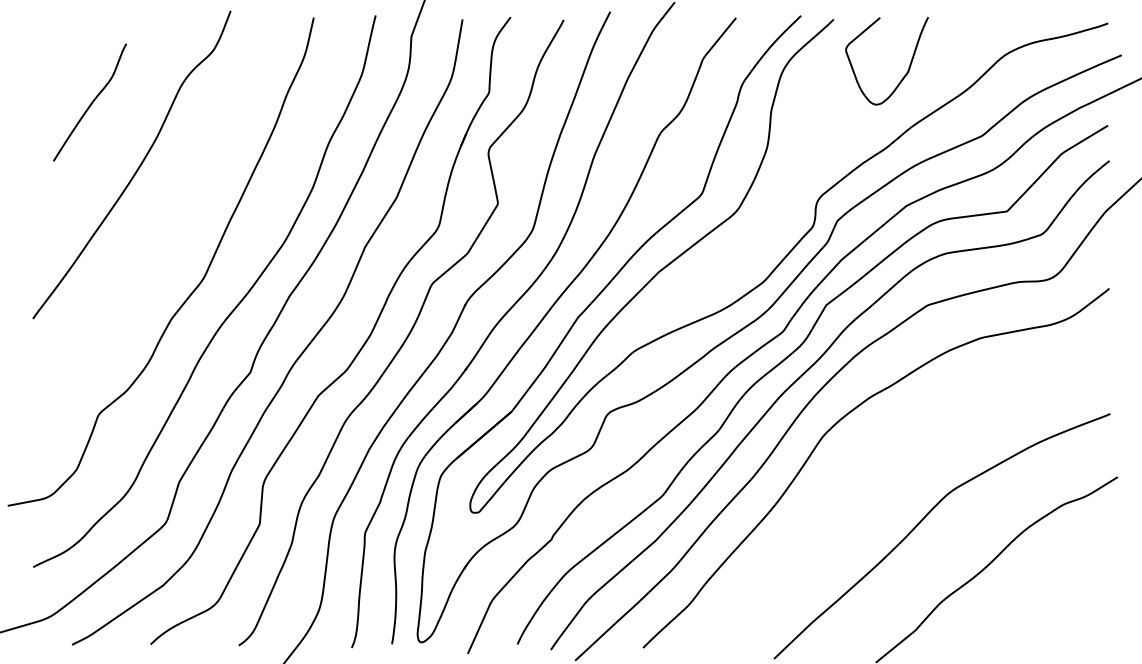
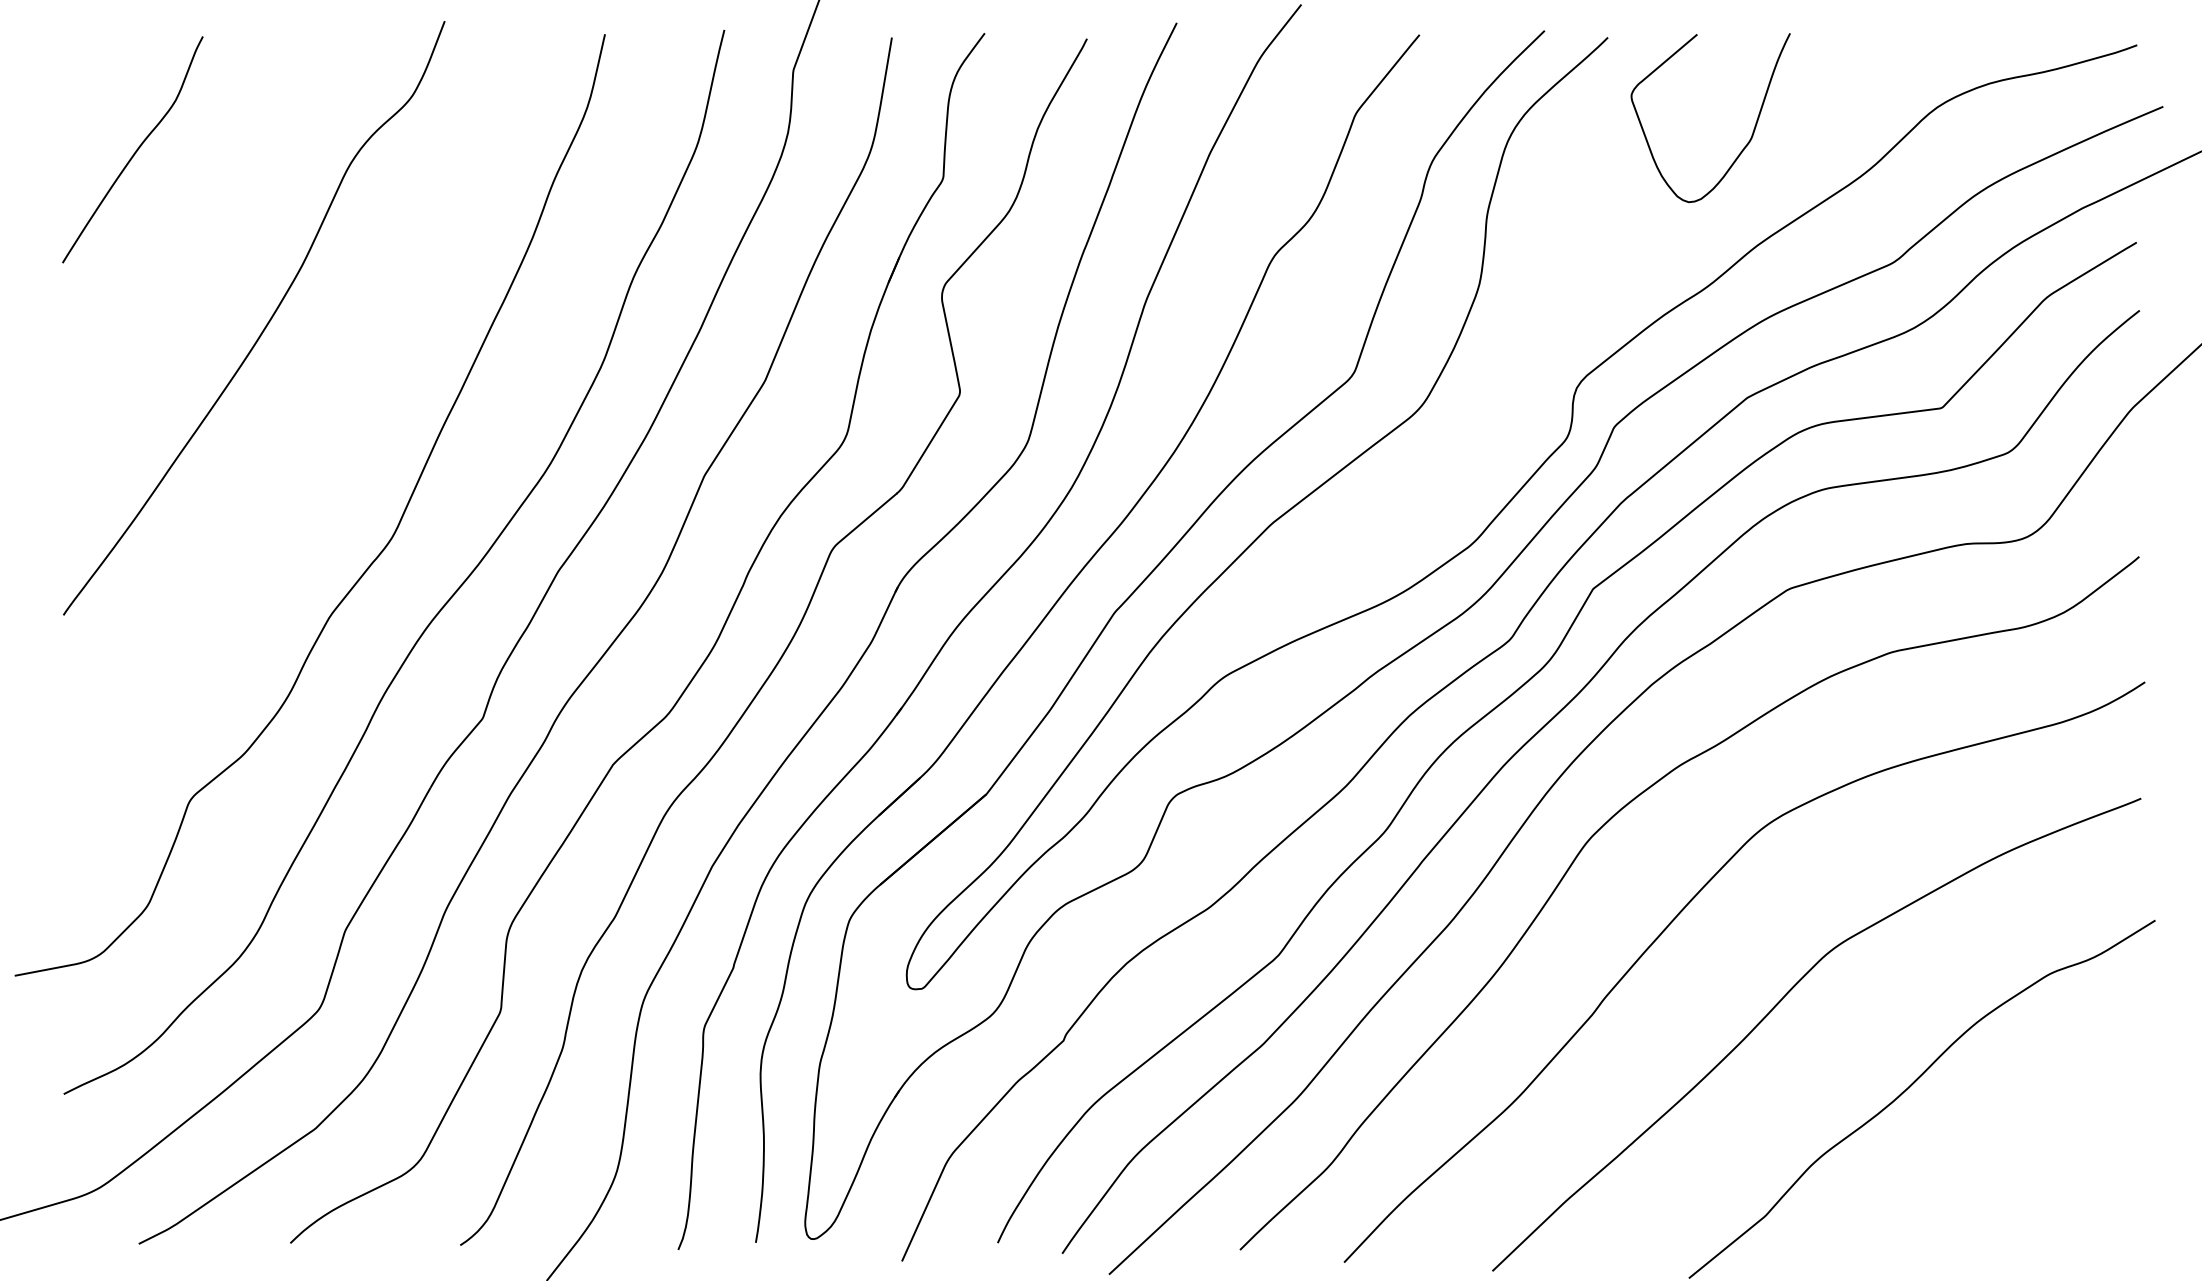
curve: (90, 103) -> (133, 151), moved
curve: (873, 472) -> (1684, 911), added

